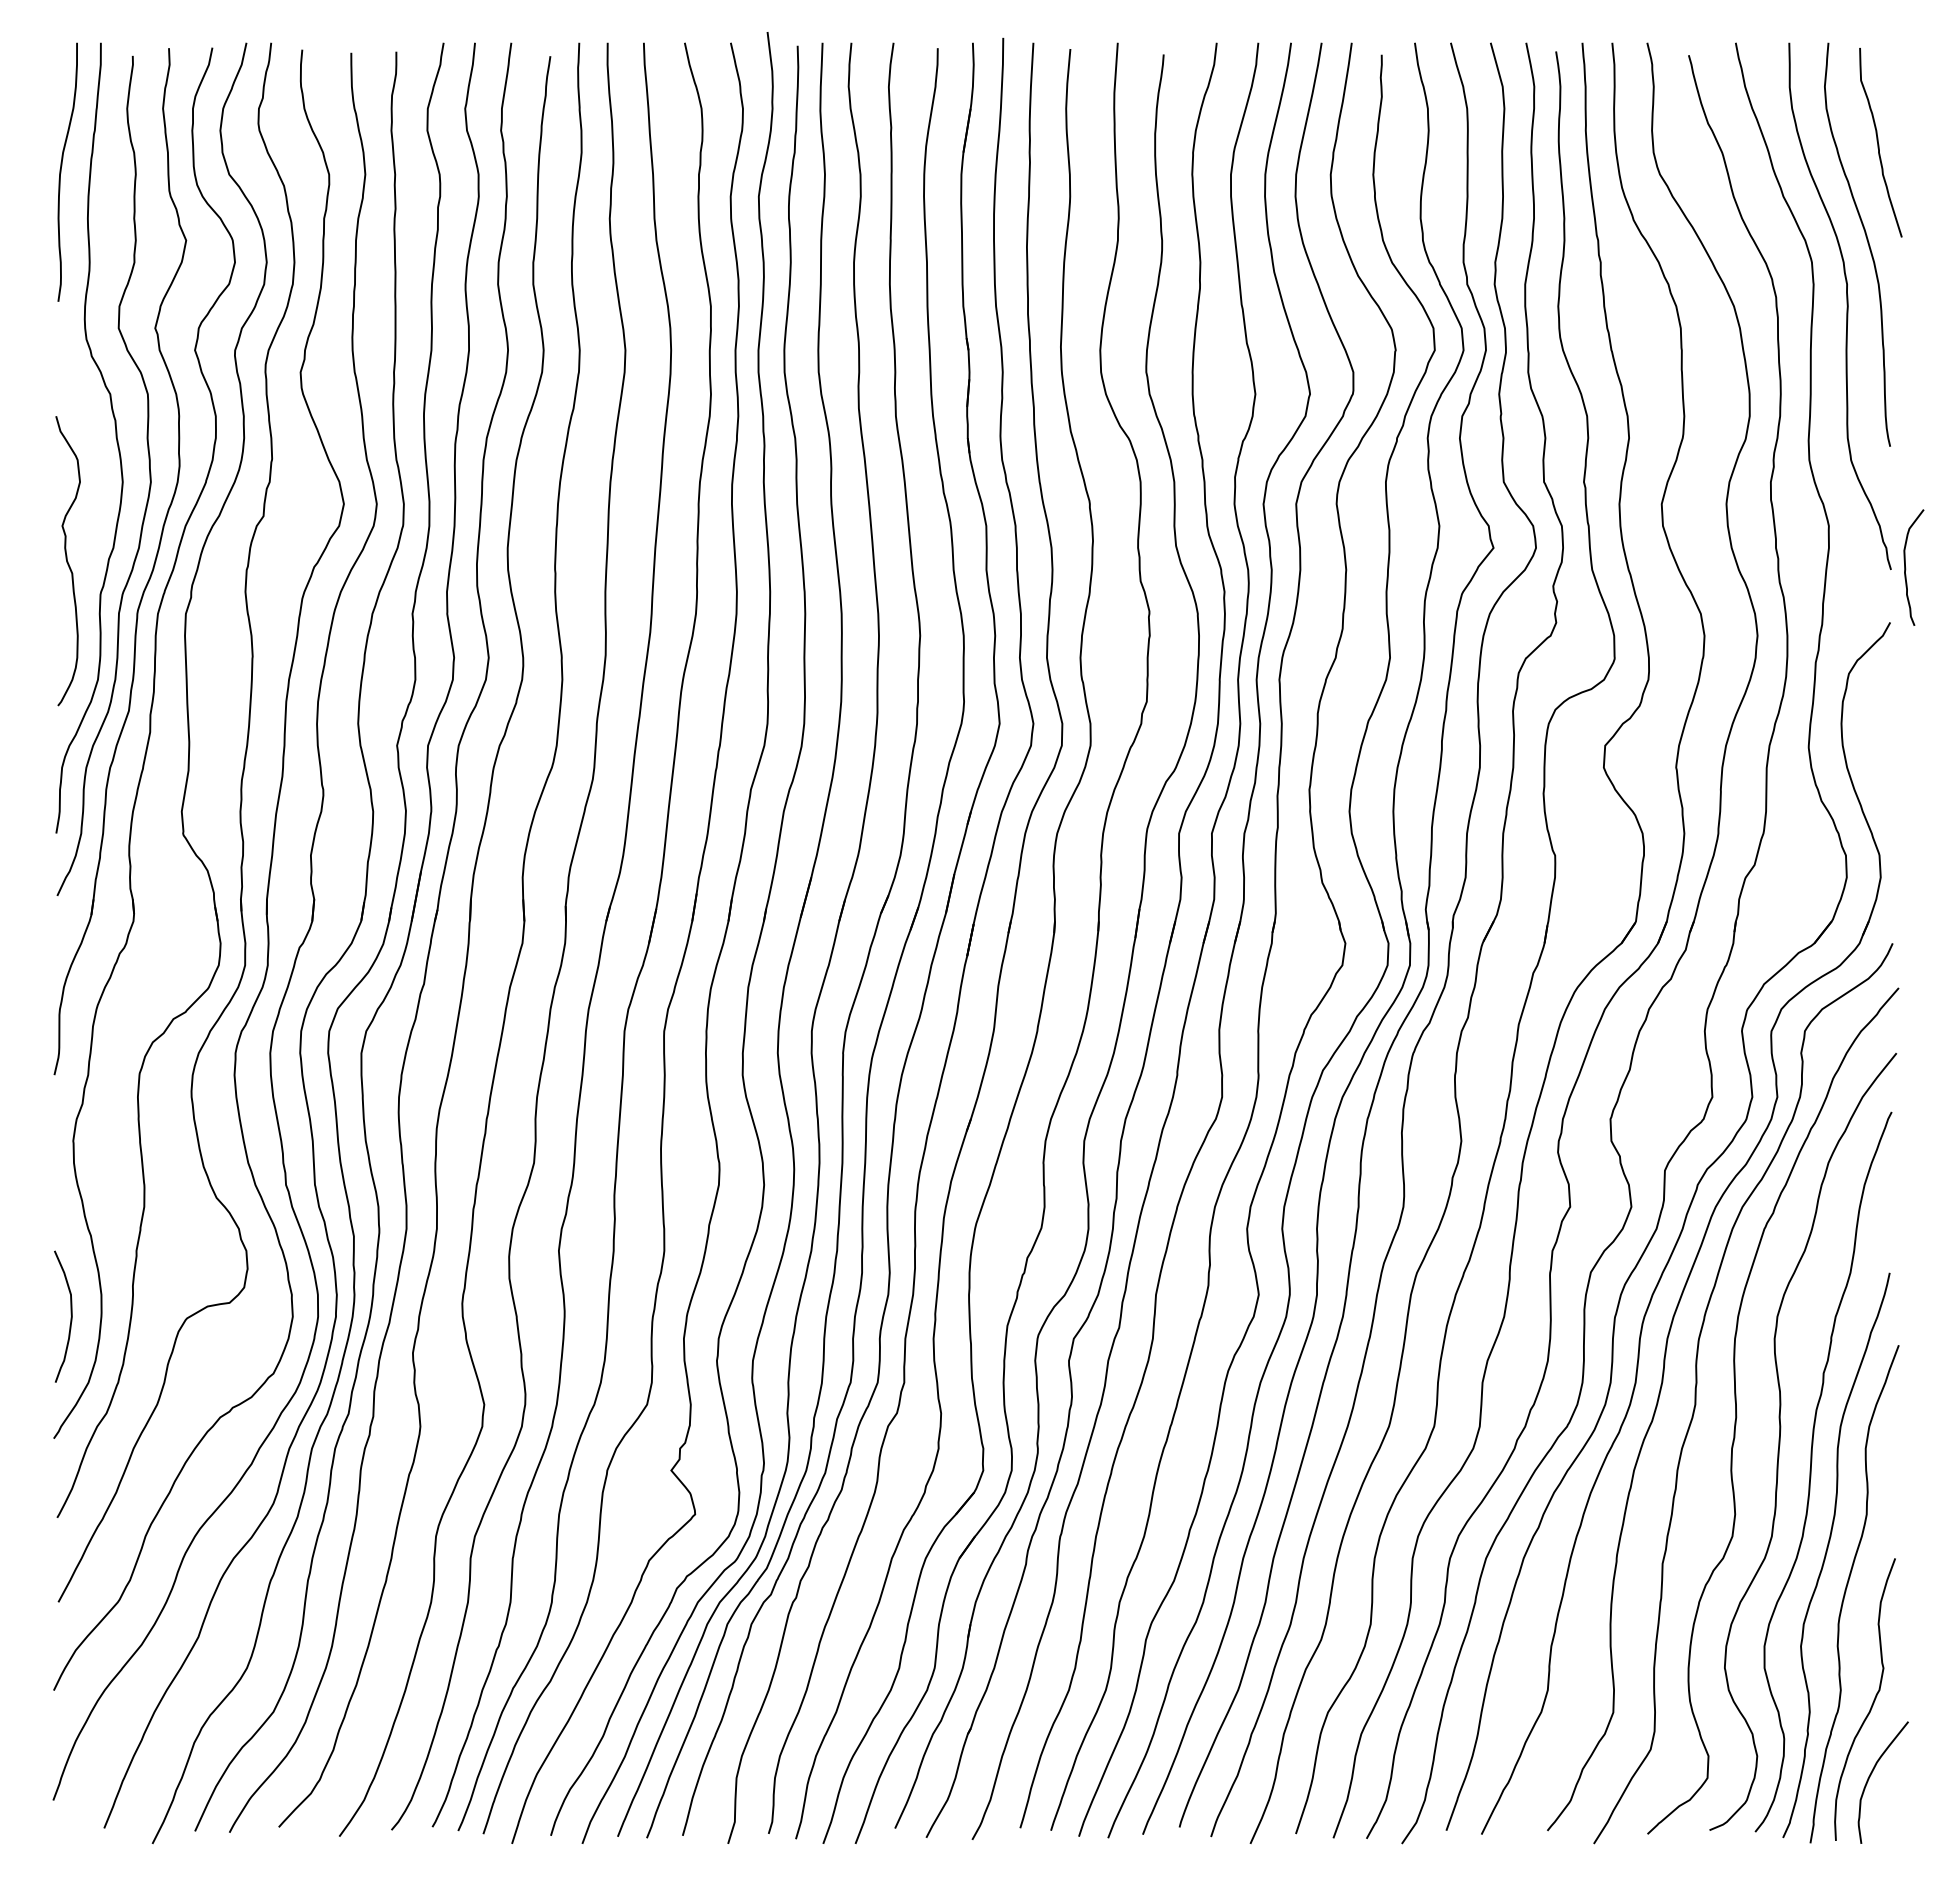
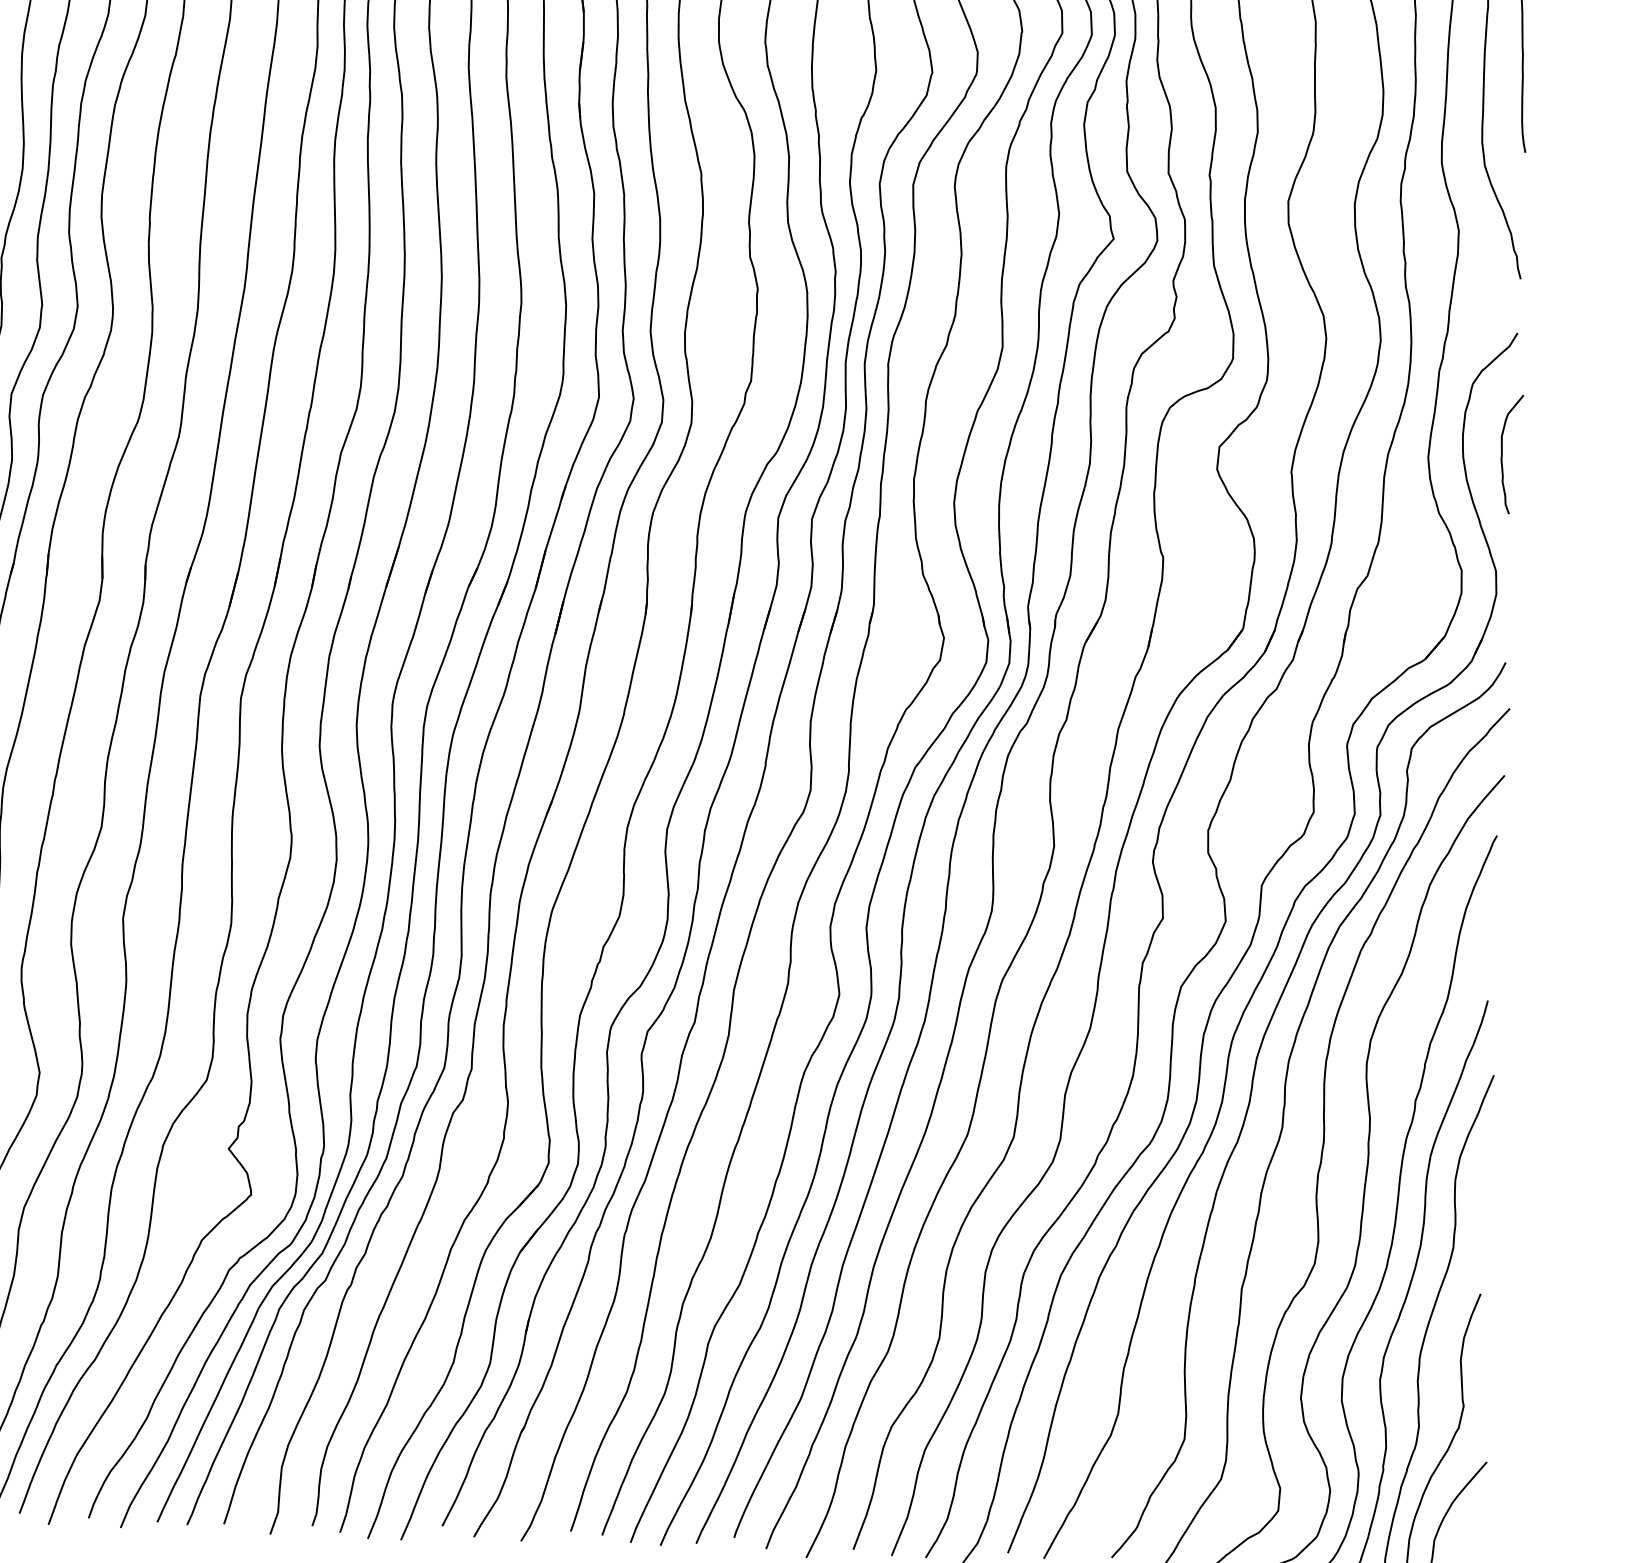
curve: (1906, 568) -> (1503, 454), moved

